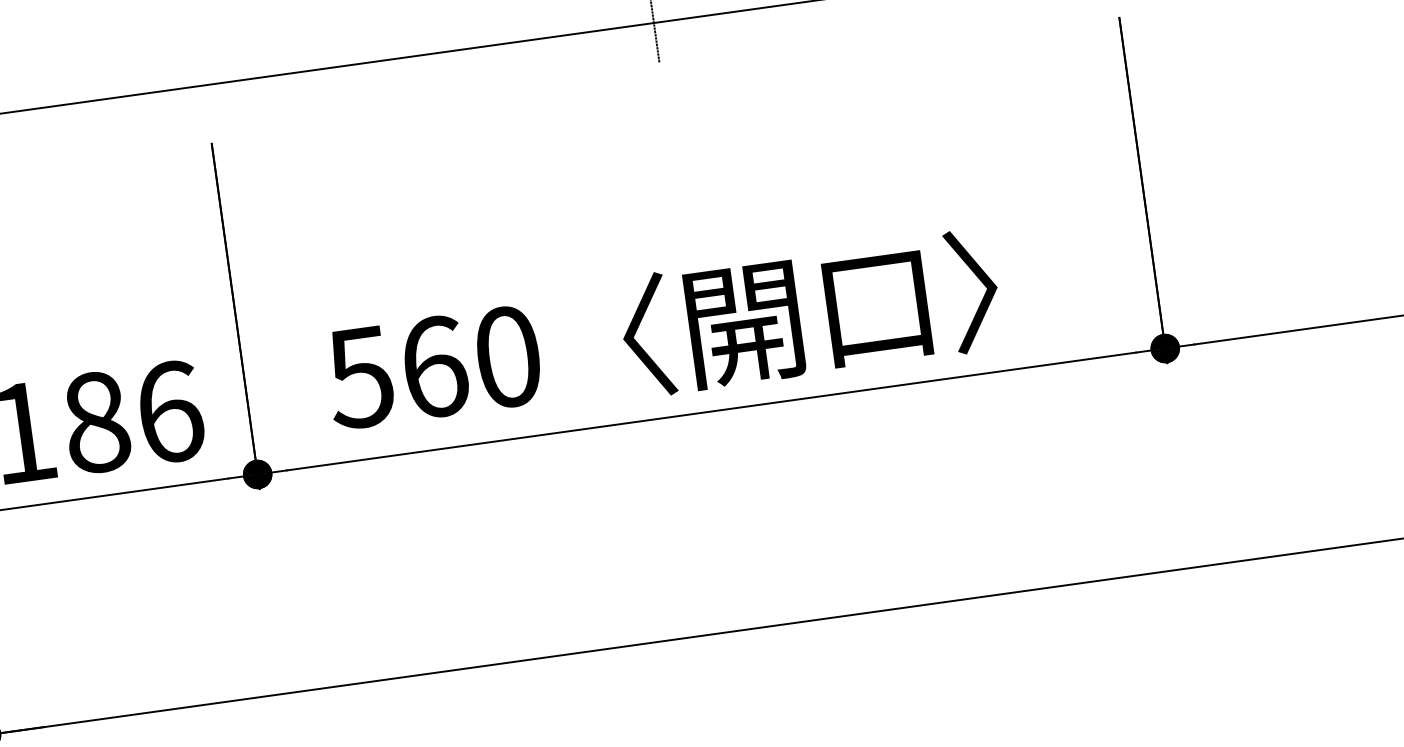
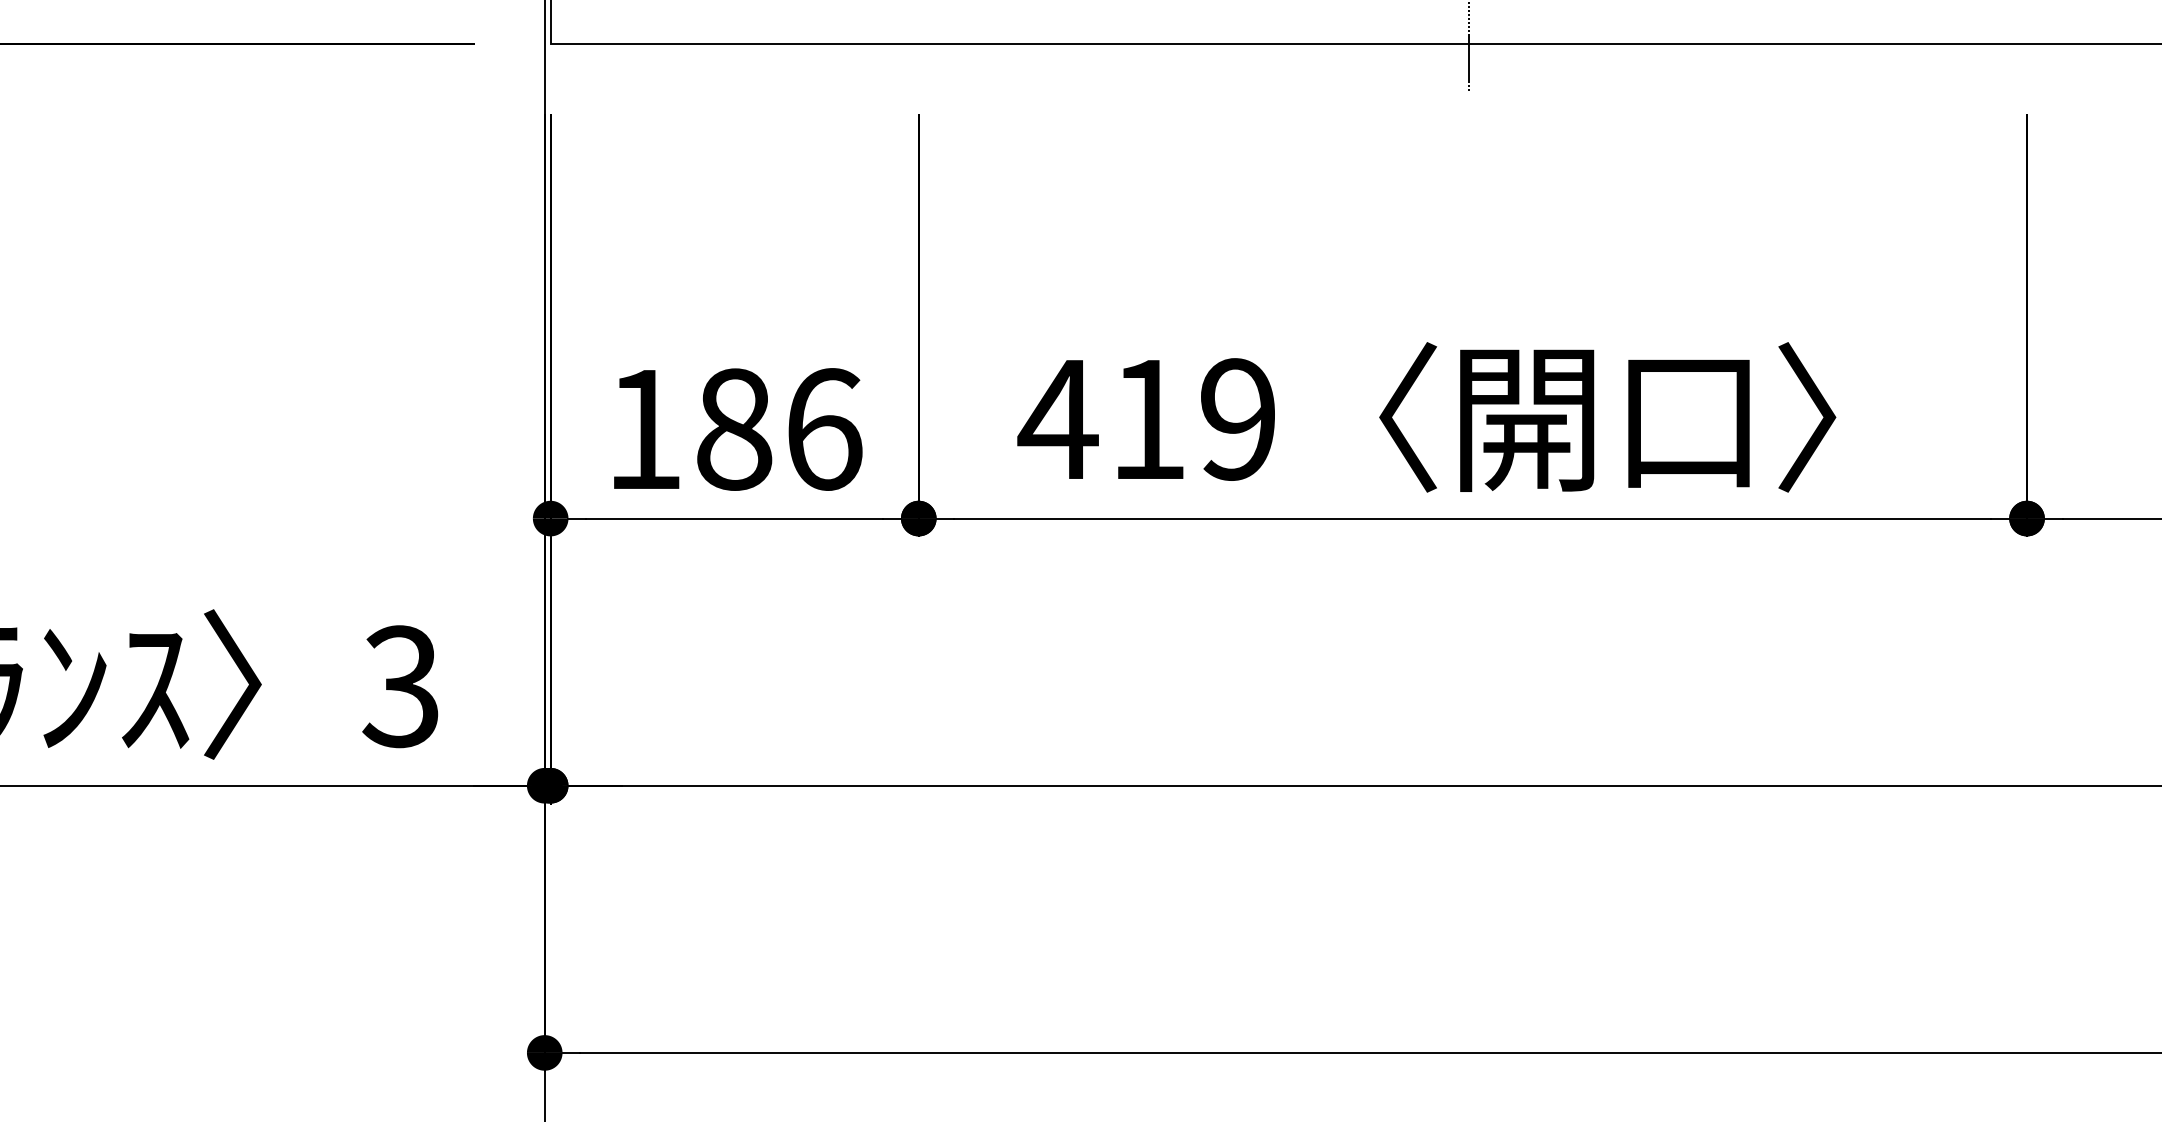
text: (432, 367) -> (1146, 419), 560 -> 419

